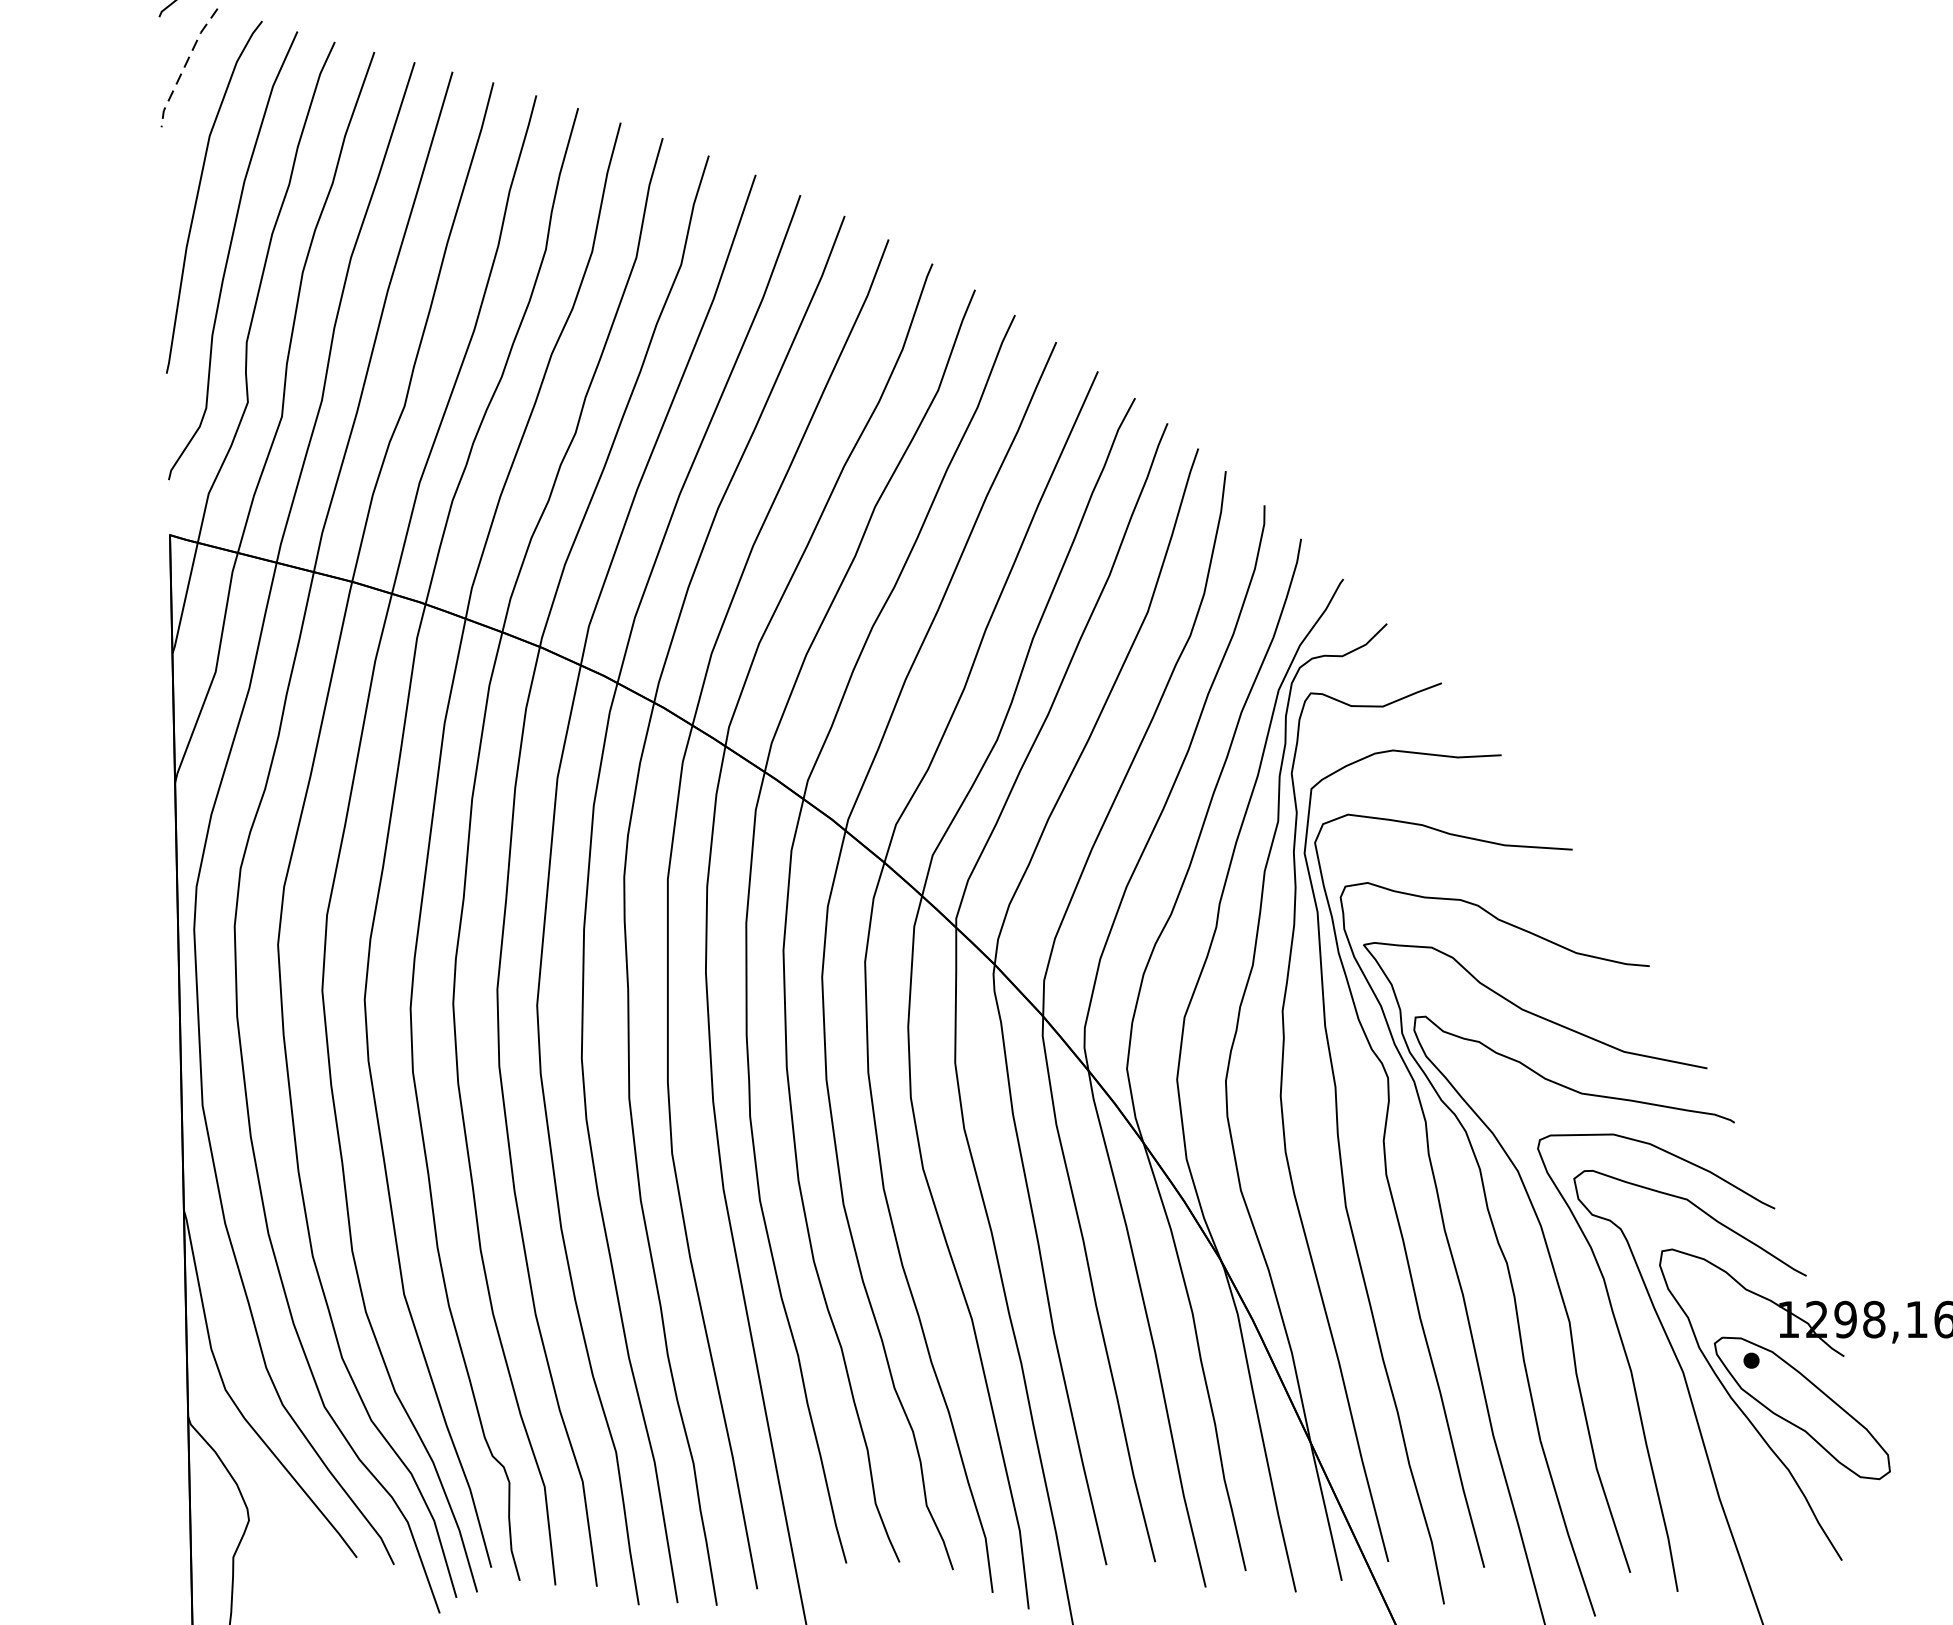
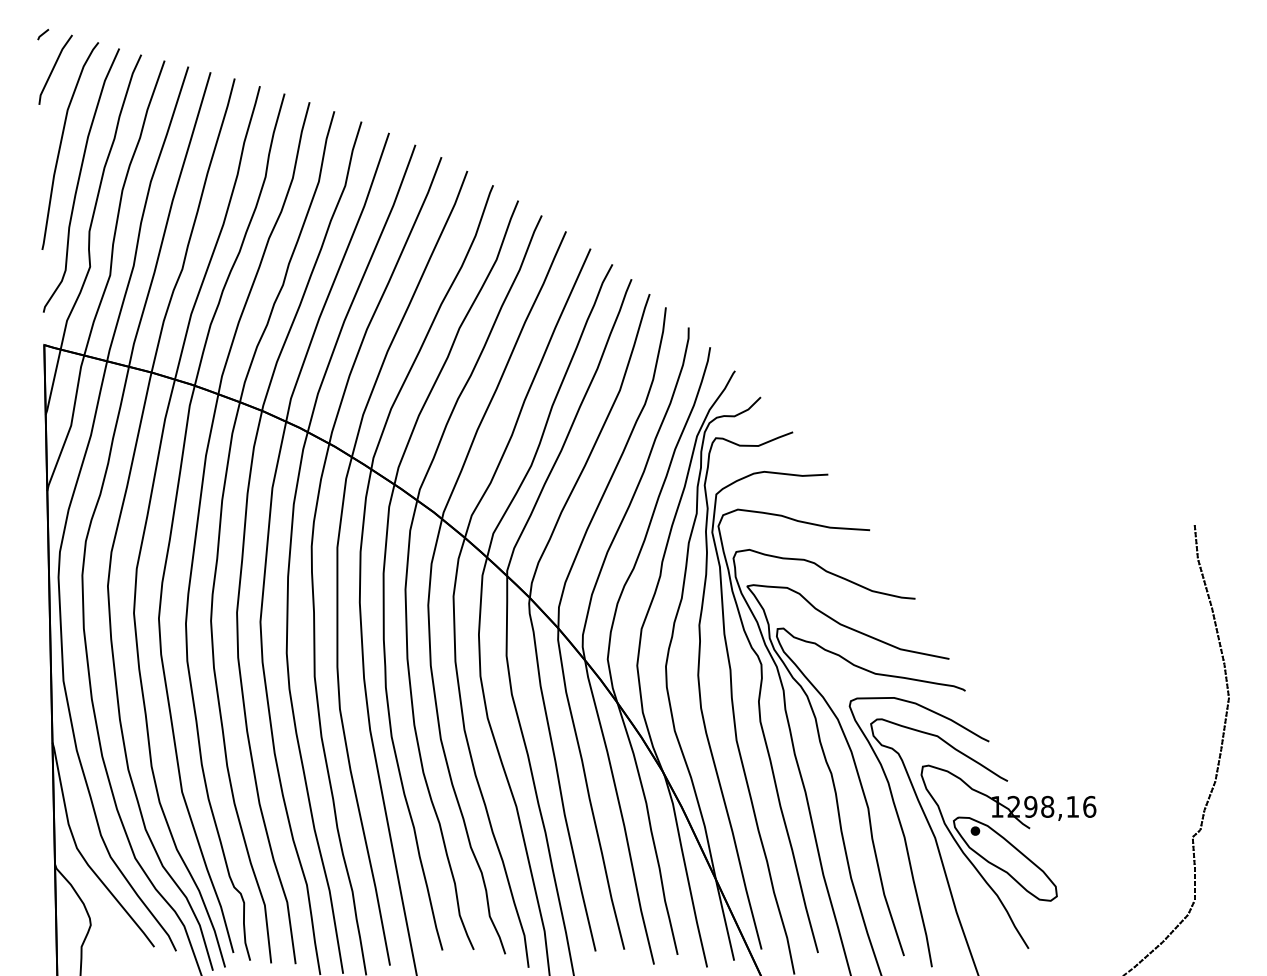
line: (185, 67) -> (53, 69), dashed -> solid

